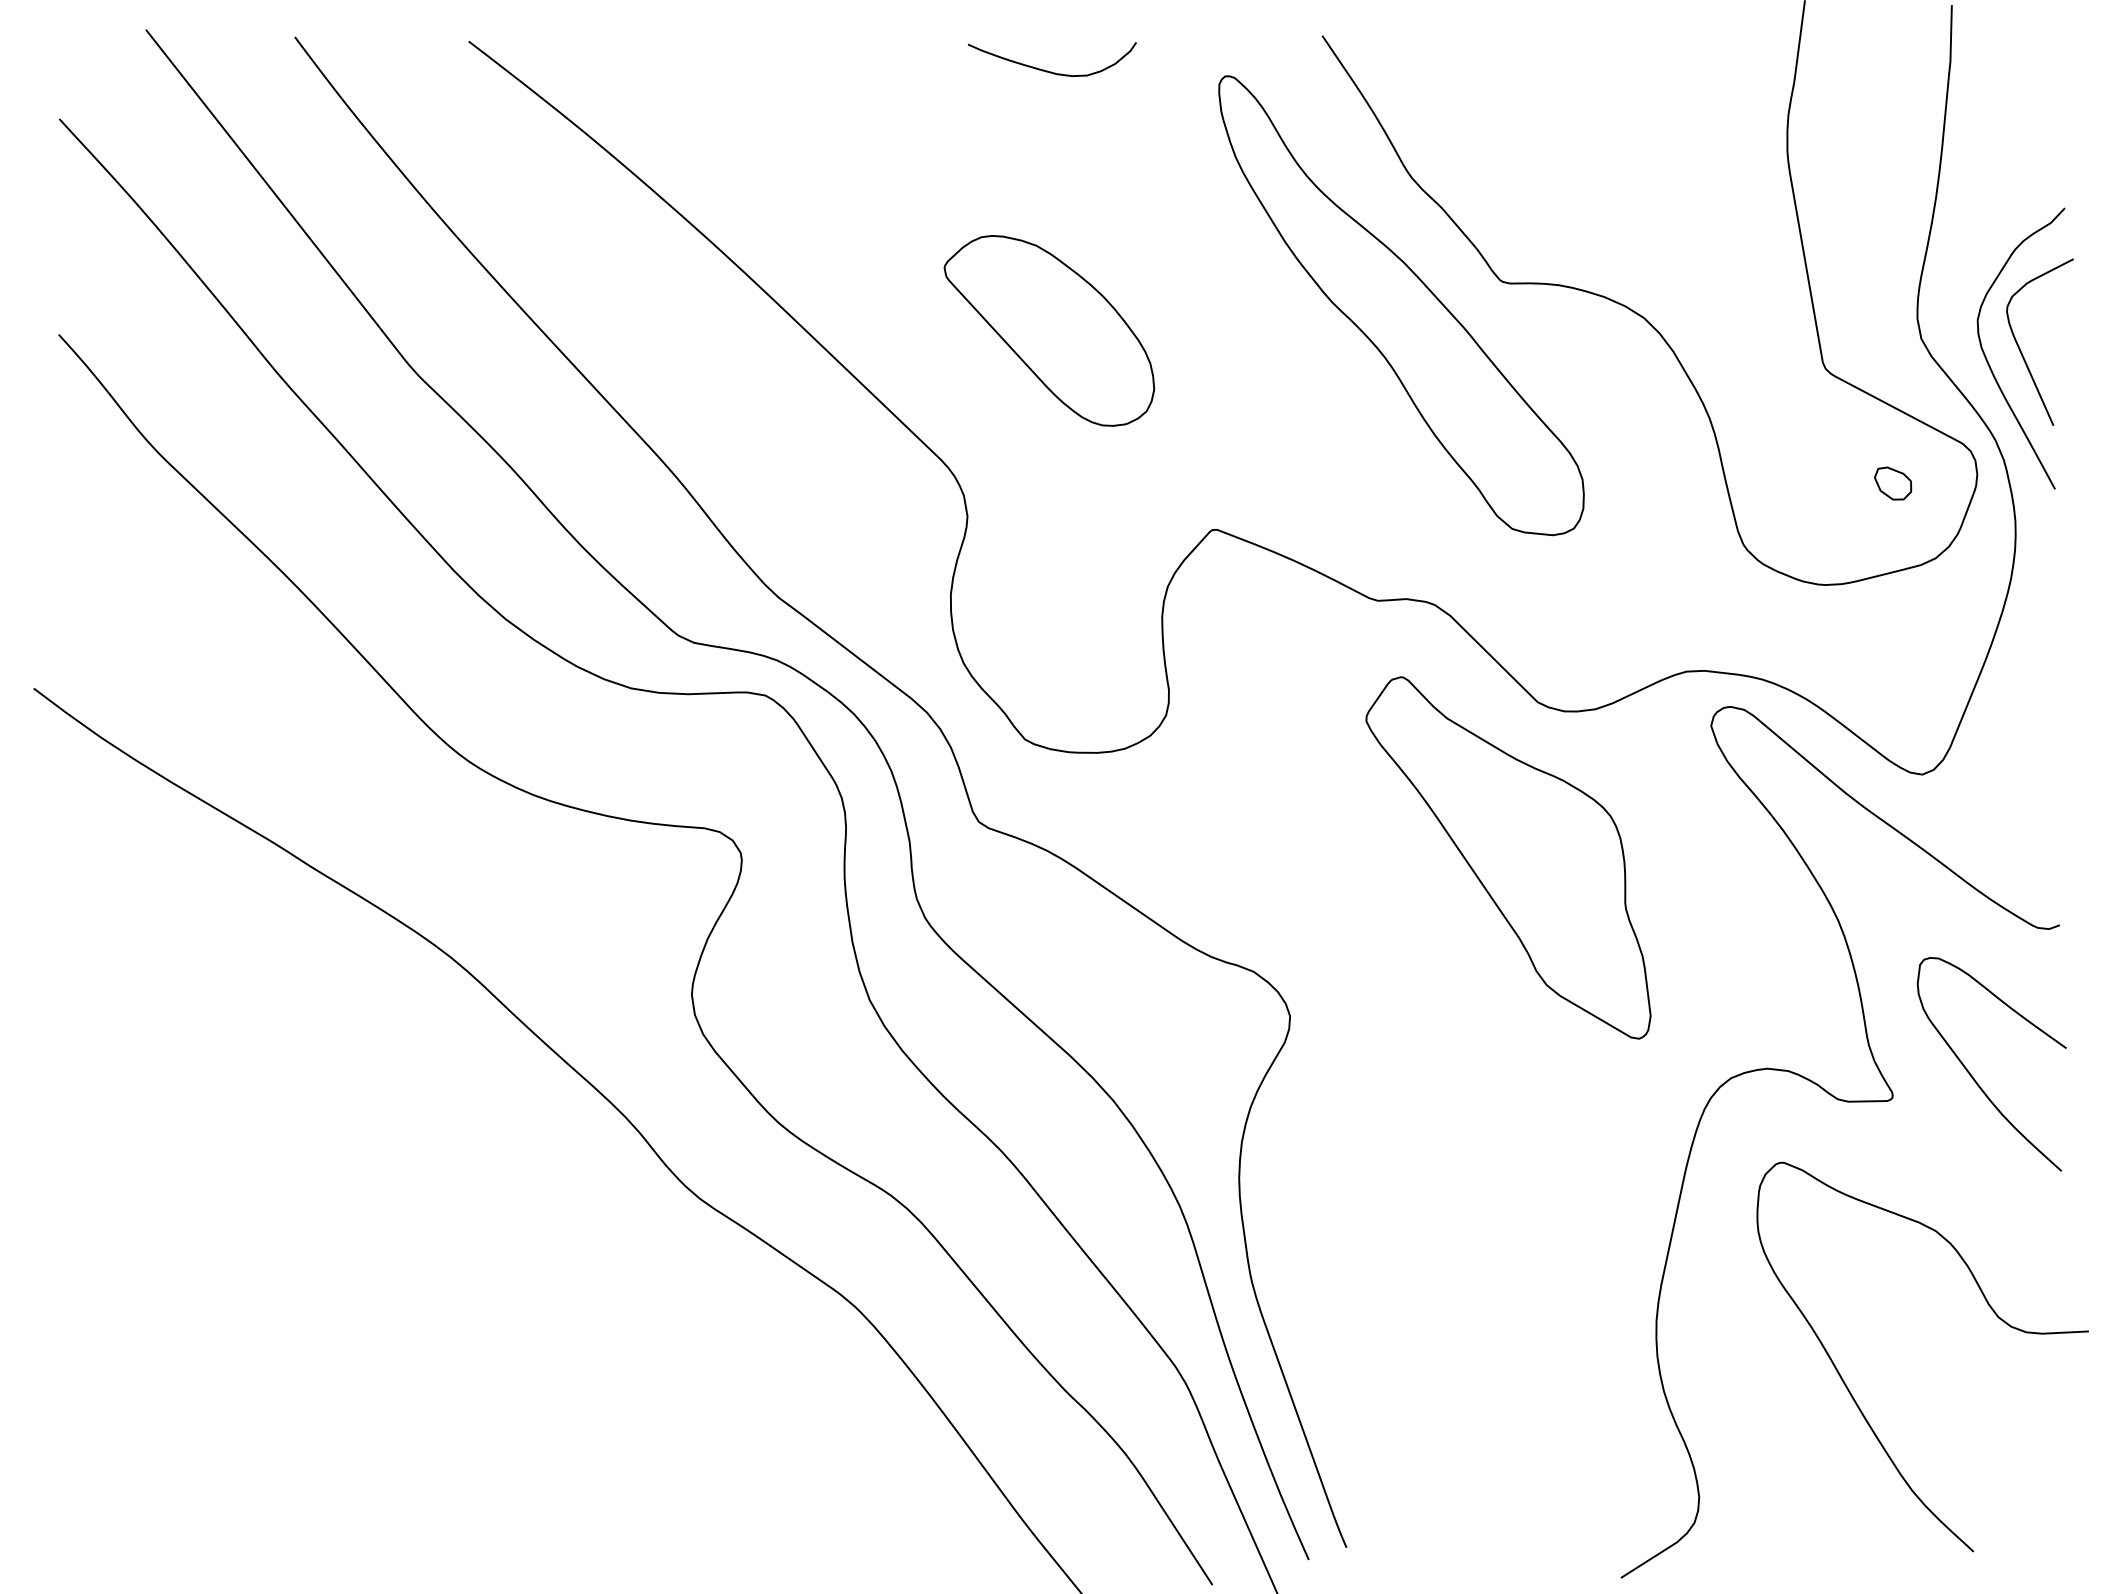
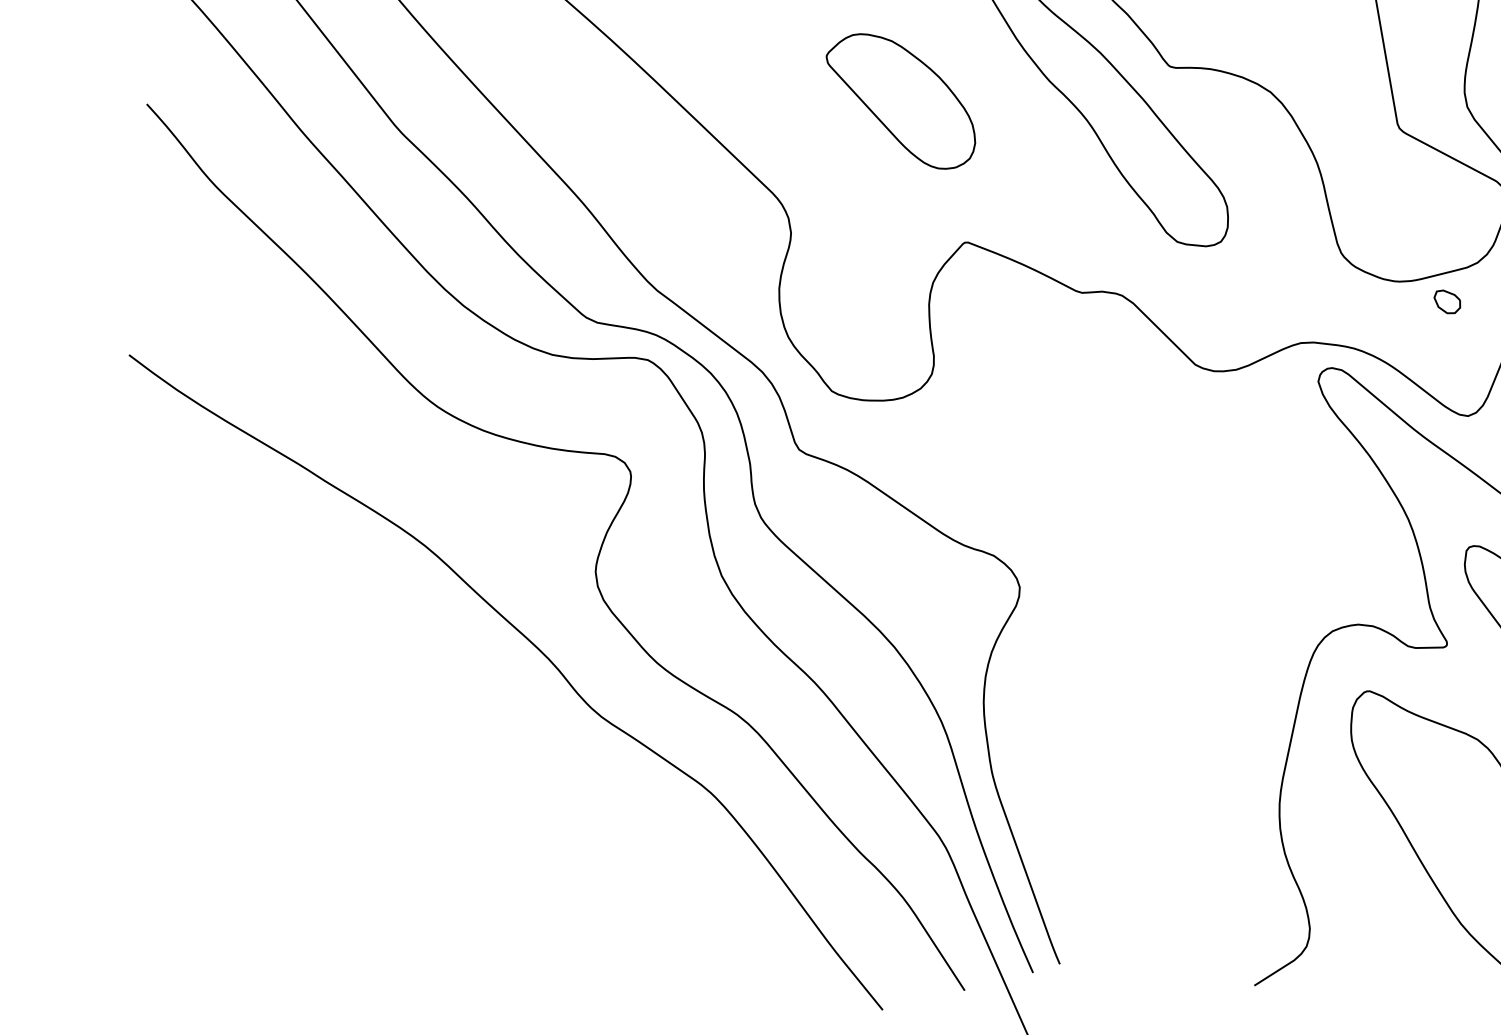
part: (1049, 330) -> (900, 101), moved
part: (1893, 483) -> (1447, 301), moved
part: (1508, 857) -> (1174, 474), removed

